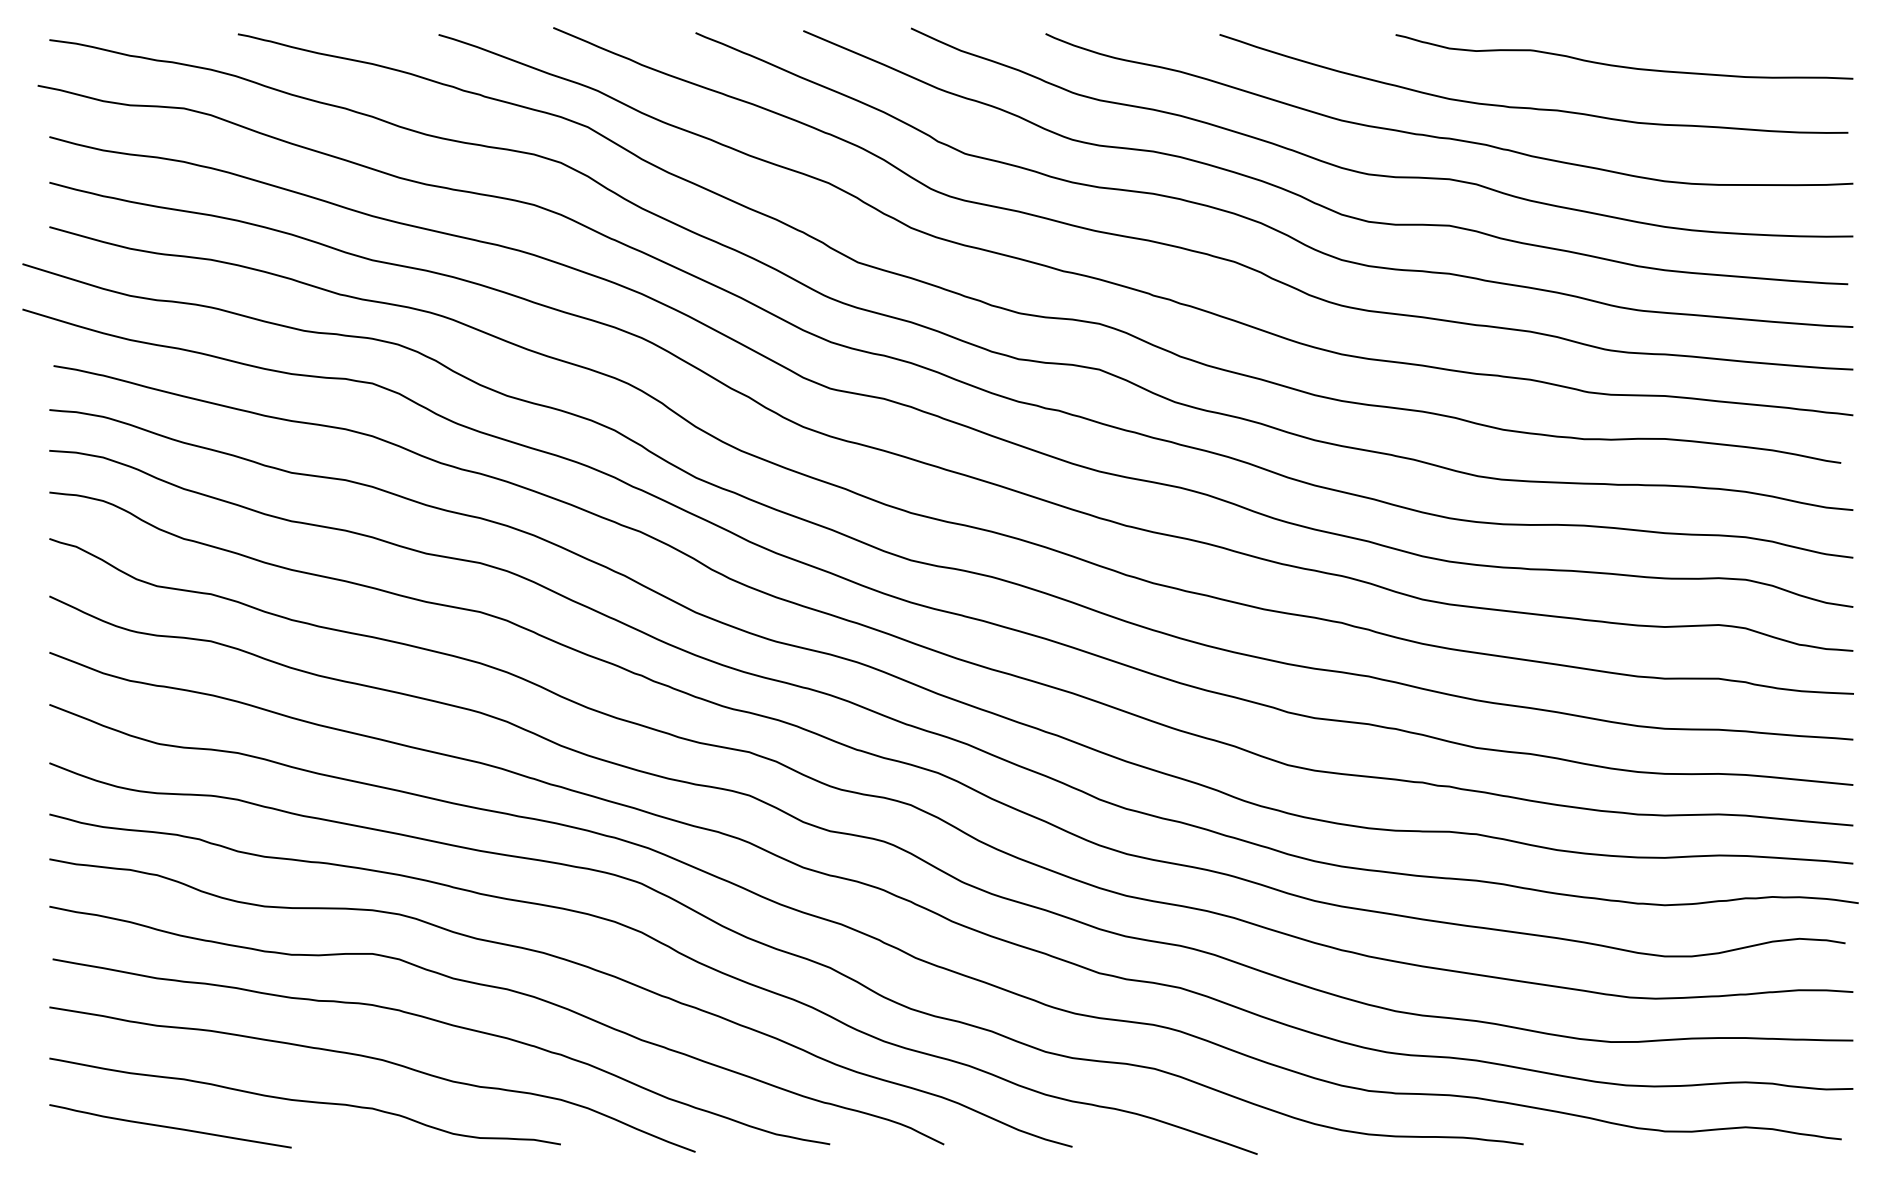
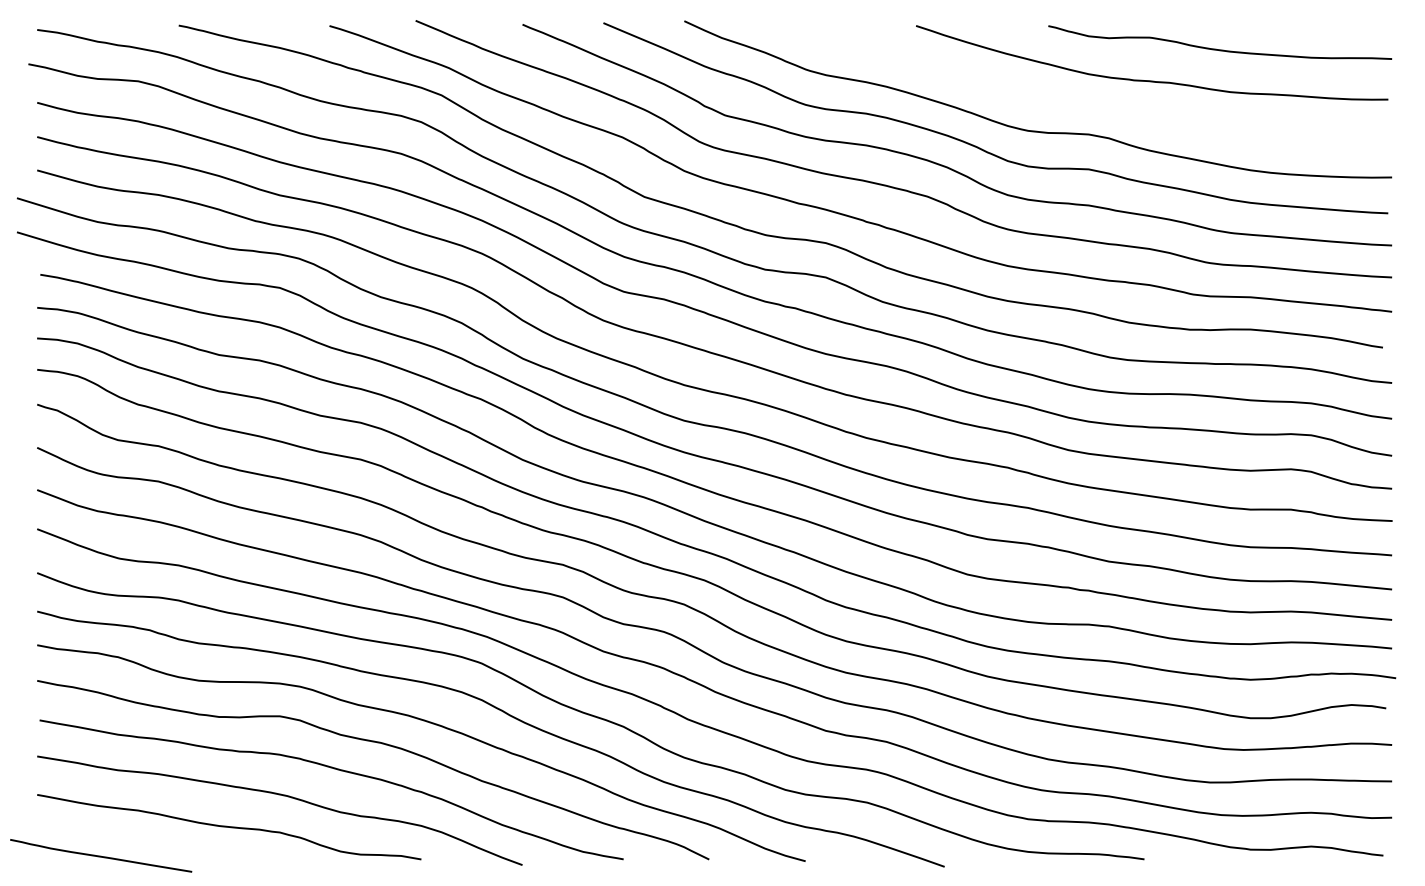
curve: (1446, 136) -> (1086, 102), removed
curve: (170, 1125) -> (101, 855), moved

